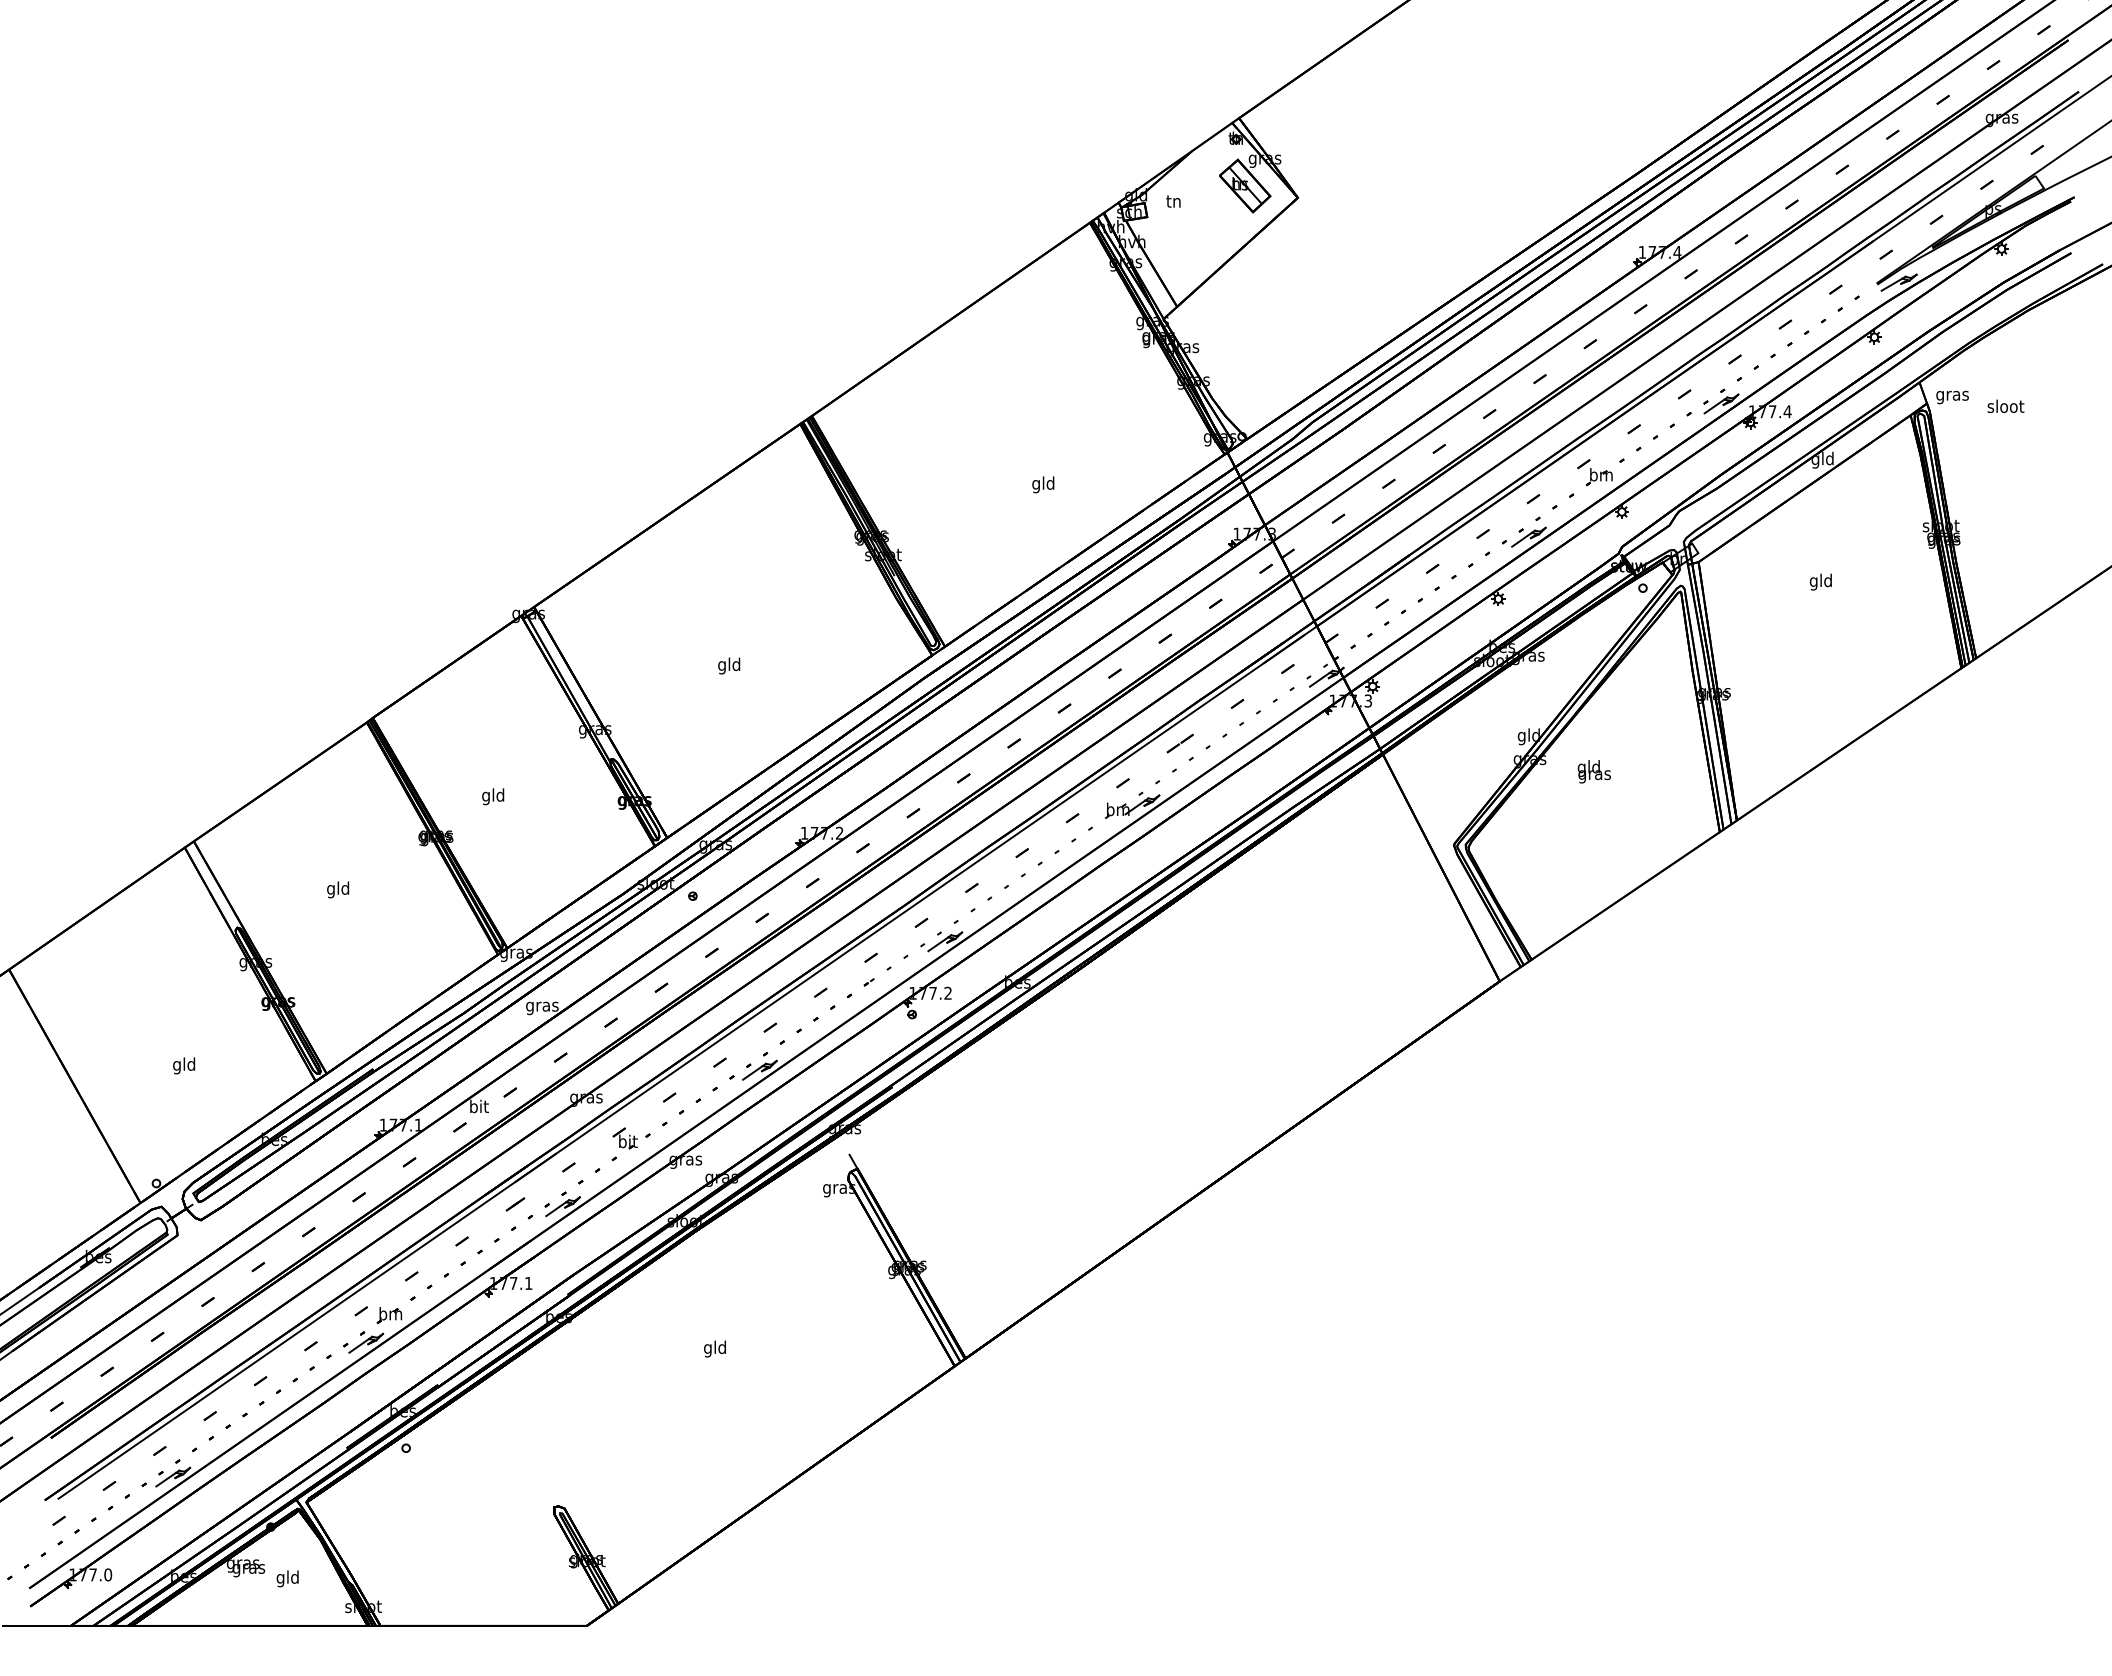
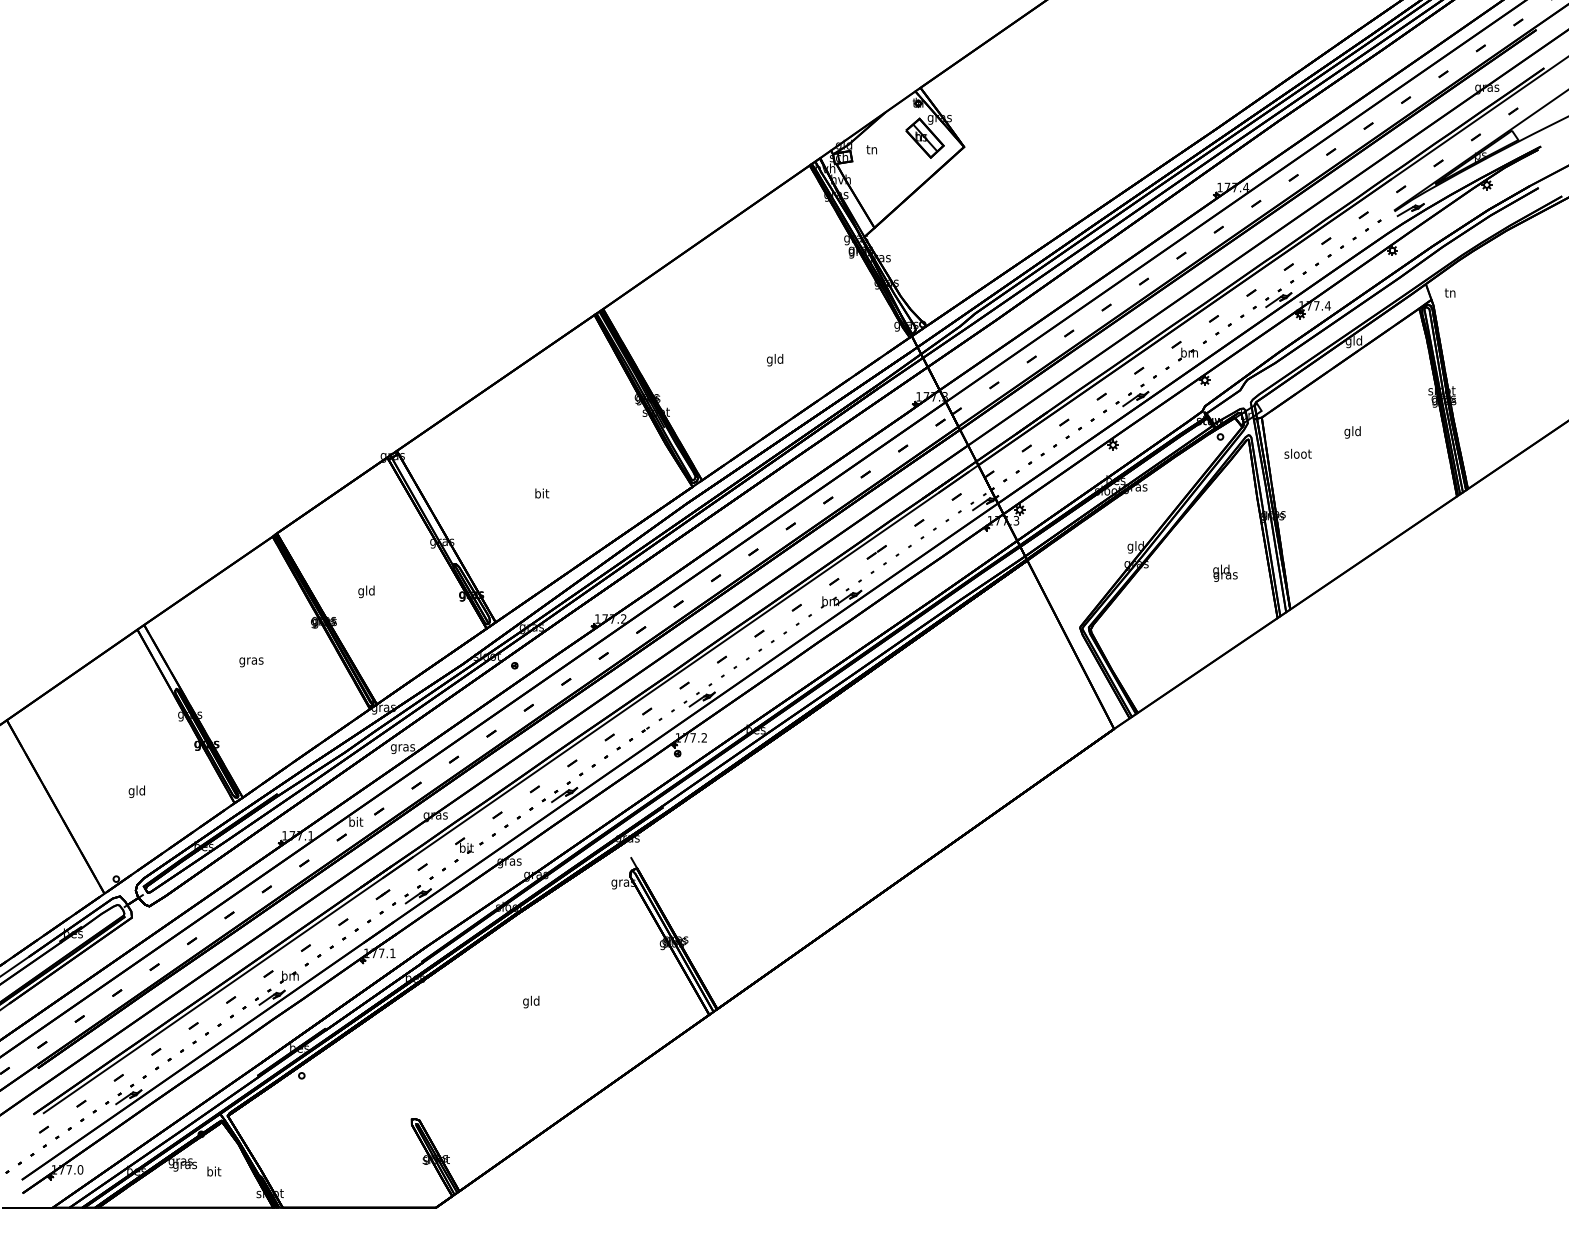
text: (1952, 396) -> (1450, 294), gras -> tn
text: (2005, 405) -> (1297, 453), moved
text: (728, 665) -> (541, 494), gld -> bit
text: (1594, 770) -> (1225, 572), moved
text: (338, 889) -> (251, 660), gld -> gras
text: (287, 1578) -> (213, 1172), gld -> bit

